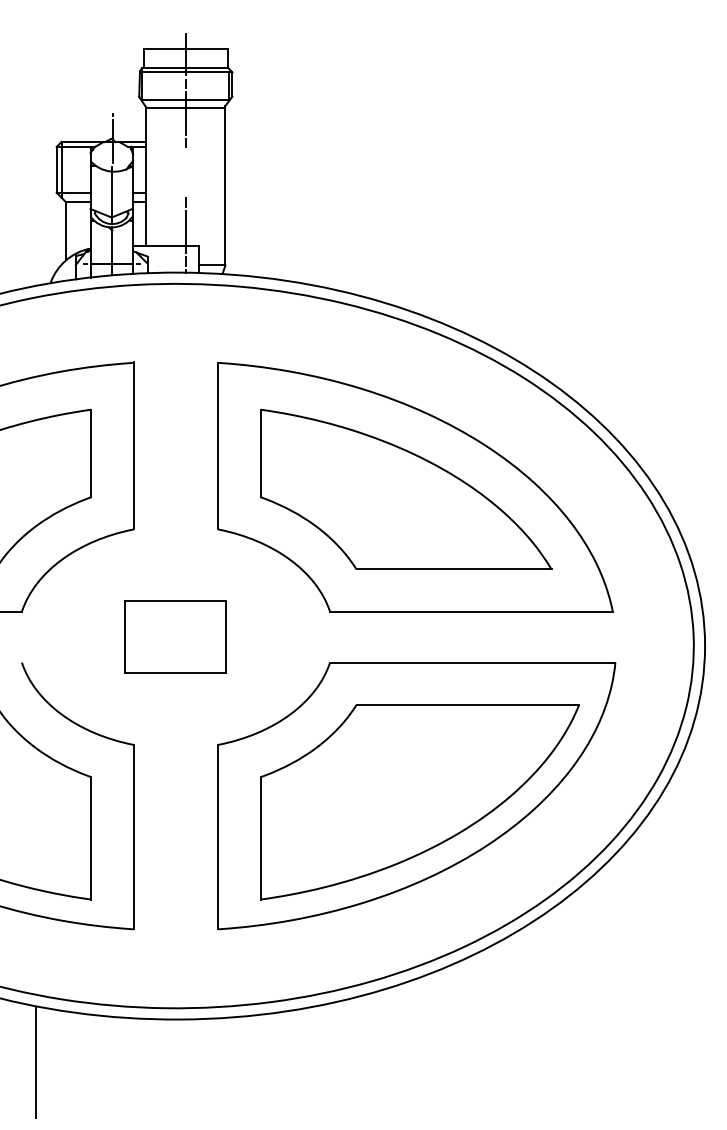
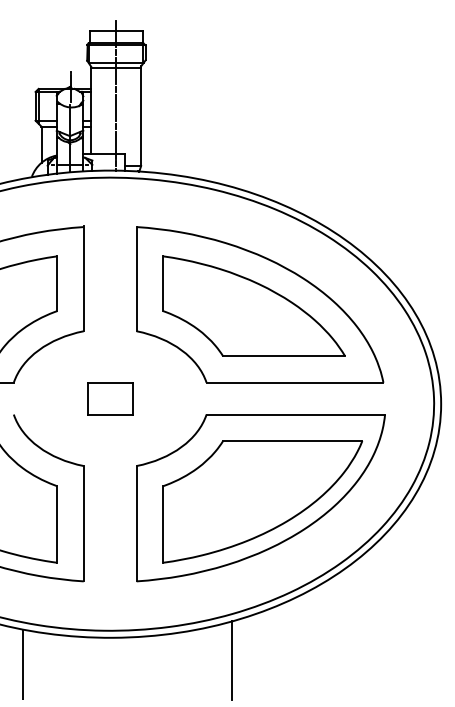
line: (186, 173) -> (116, 108), added
part: (176, 636) -> (110, 398), size x0.71
line: (369, 1055) -> (231, 660), added

